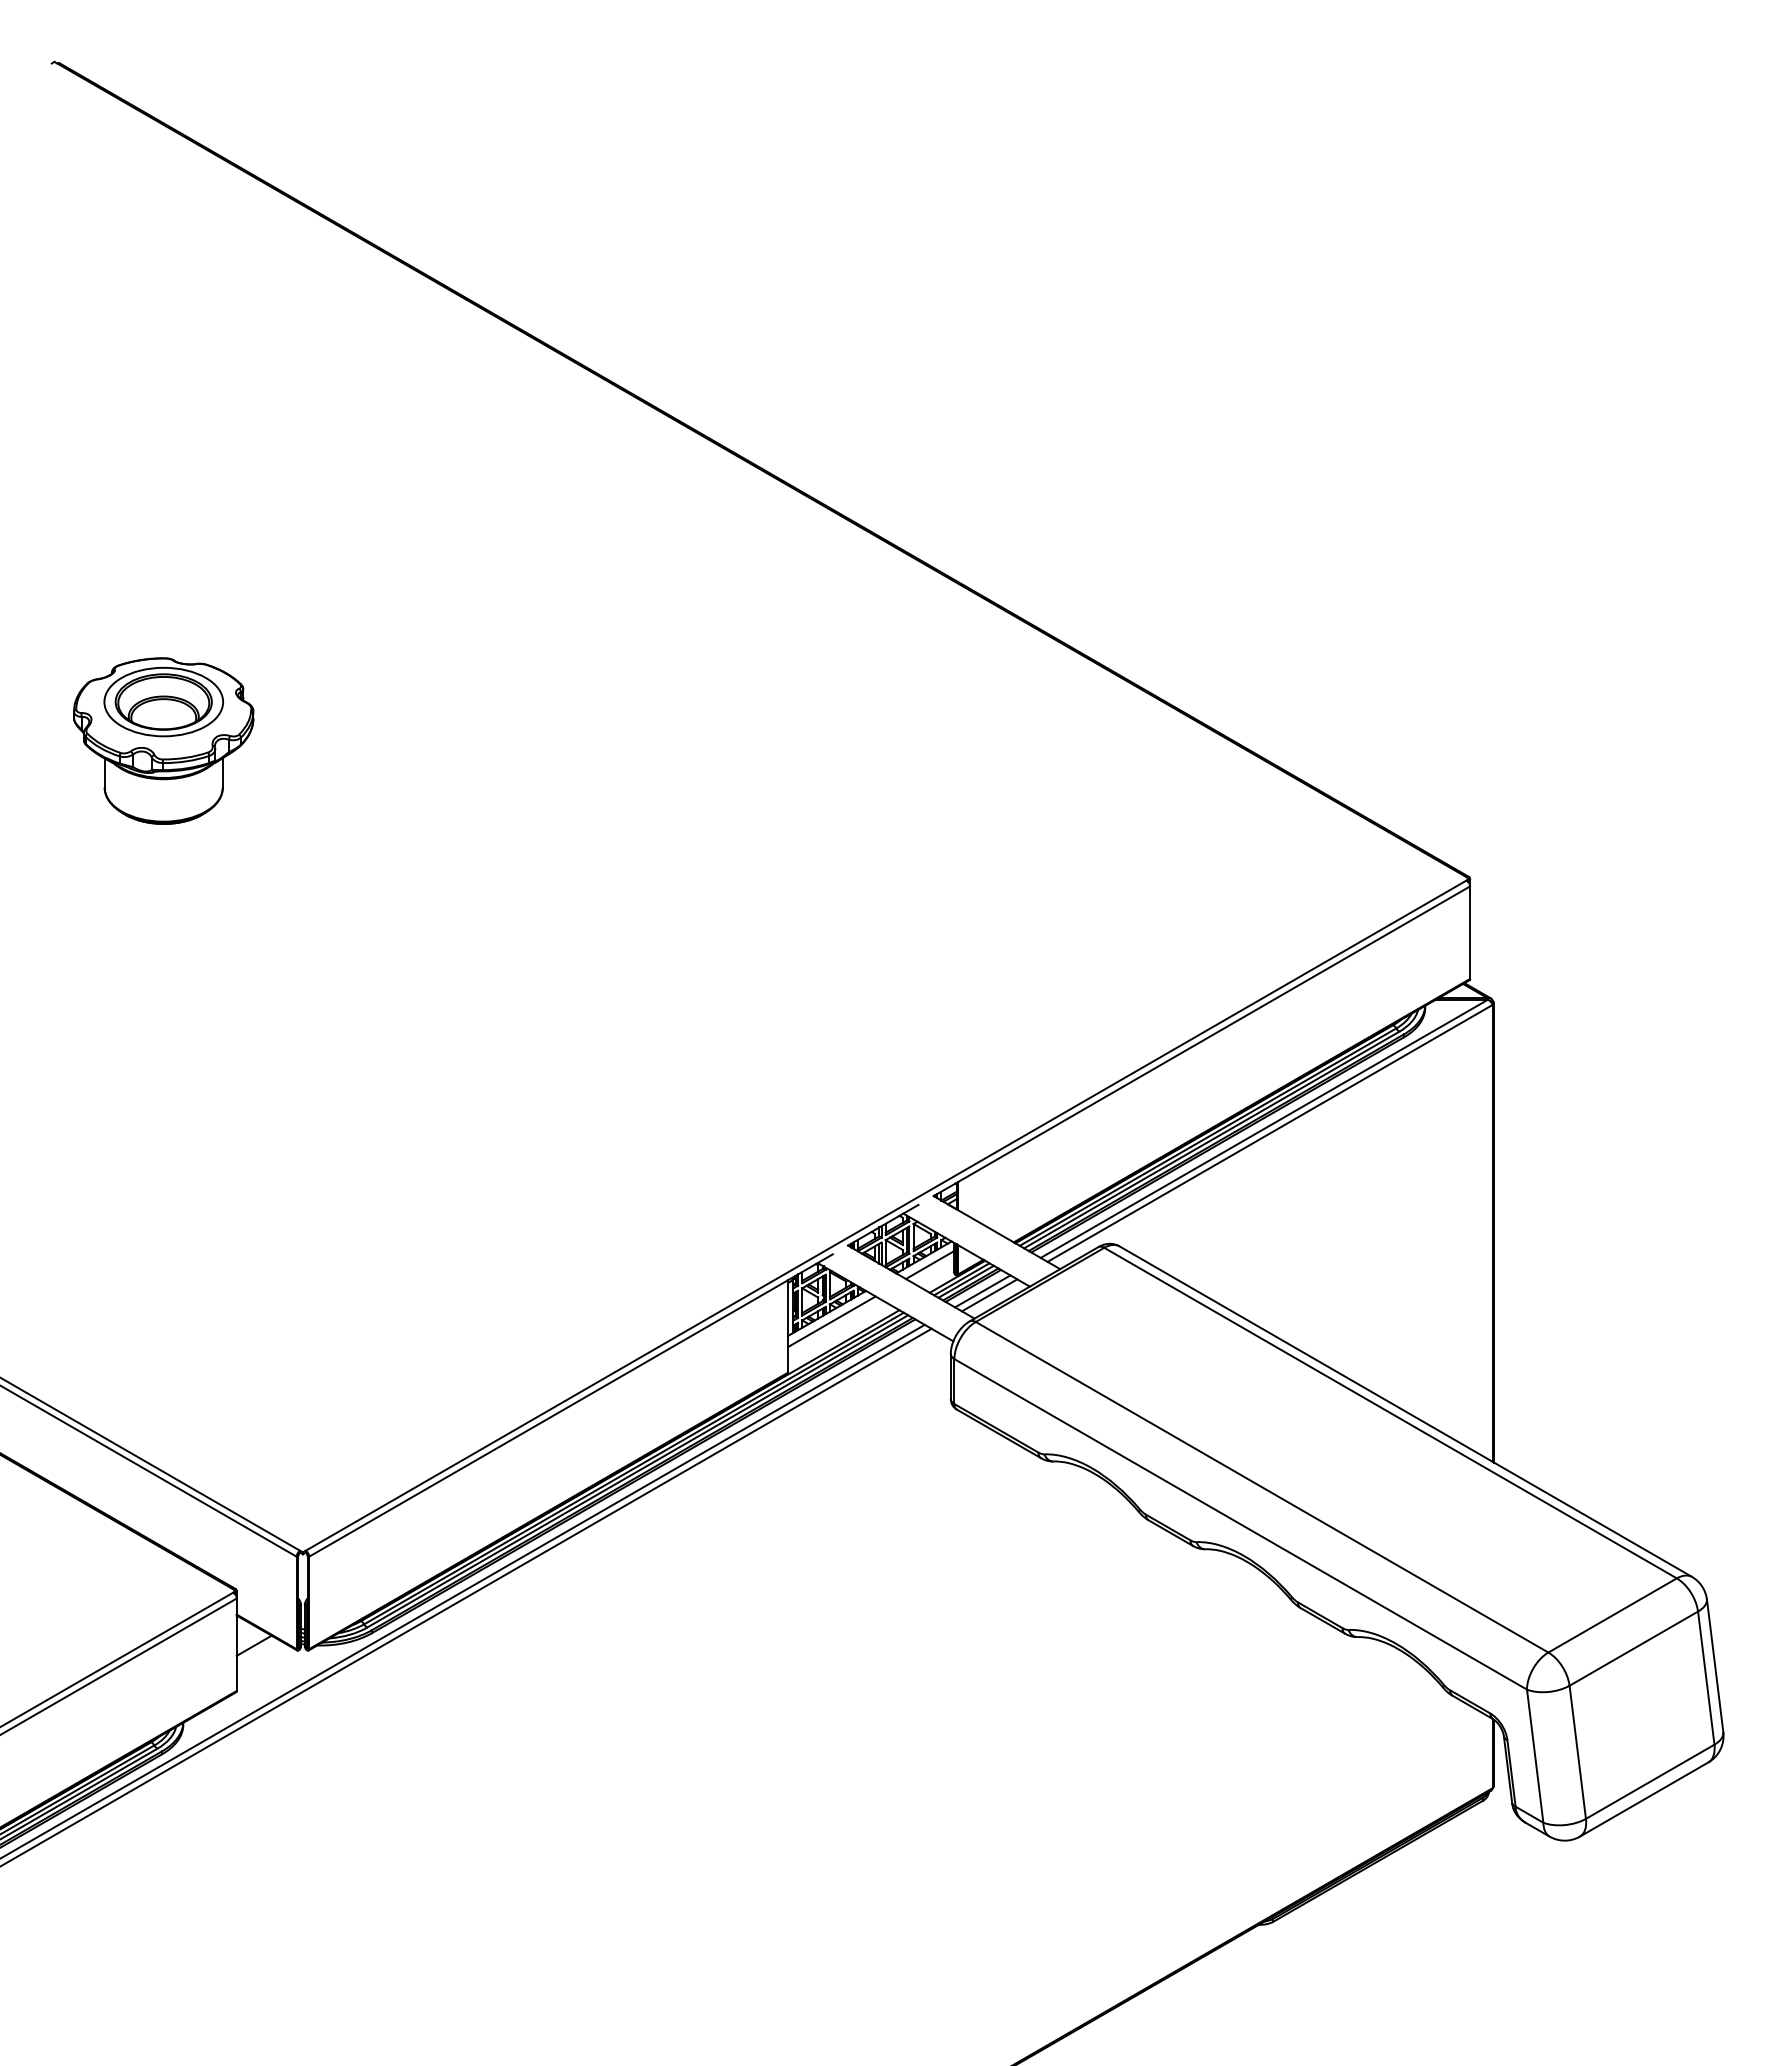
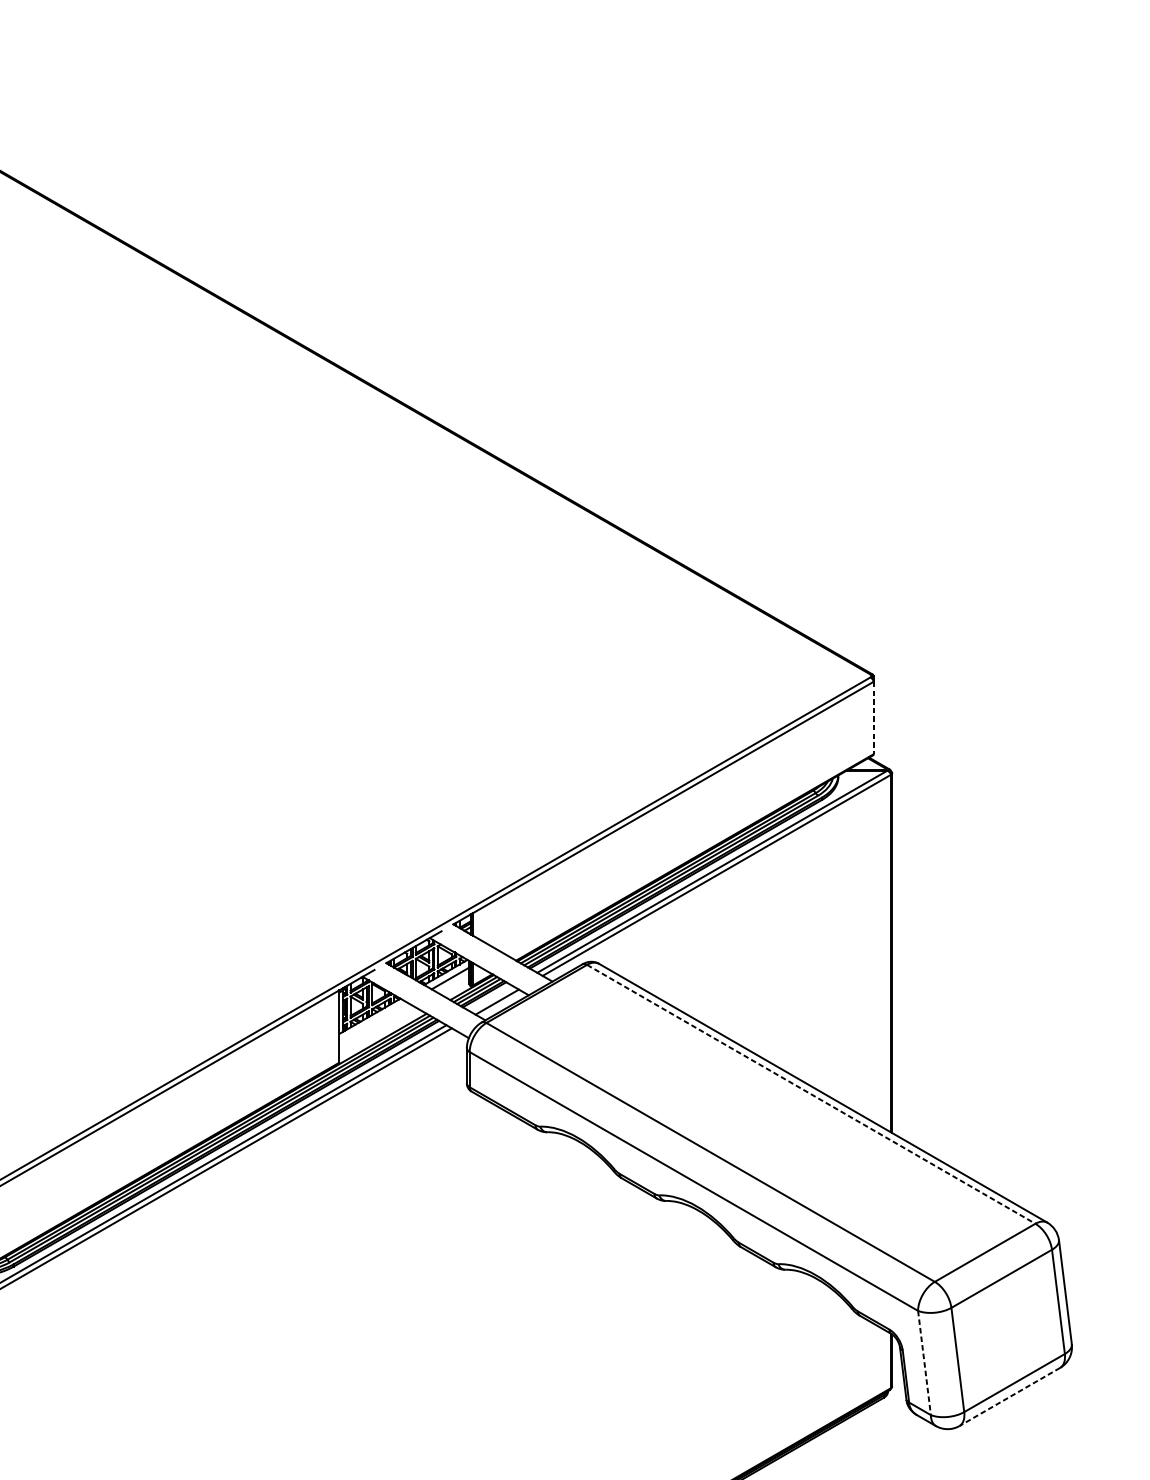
line: (1470, 933) -> (873, 718), solid -> dashed
line: (982, 1291) -> (491, 999), removed
line: (831, 1321) -> (373, 1022), removed
line: (1390, 1413) -> (811, 1094), solid -> dashed
line: (1535, 1756) -> (924, 1363), solid -> dashed
line: (1643, 1799) -> (1009, 1396), solid -> dashed

